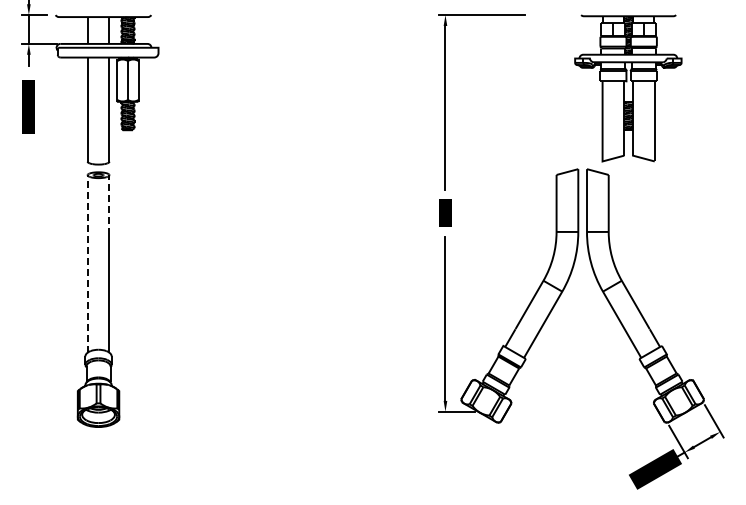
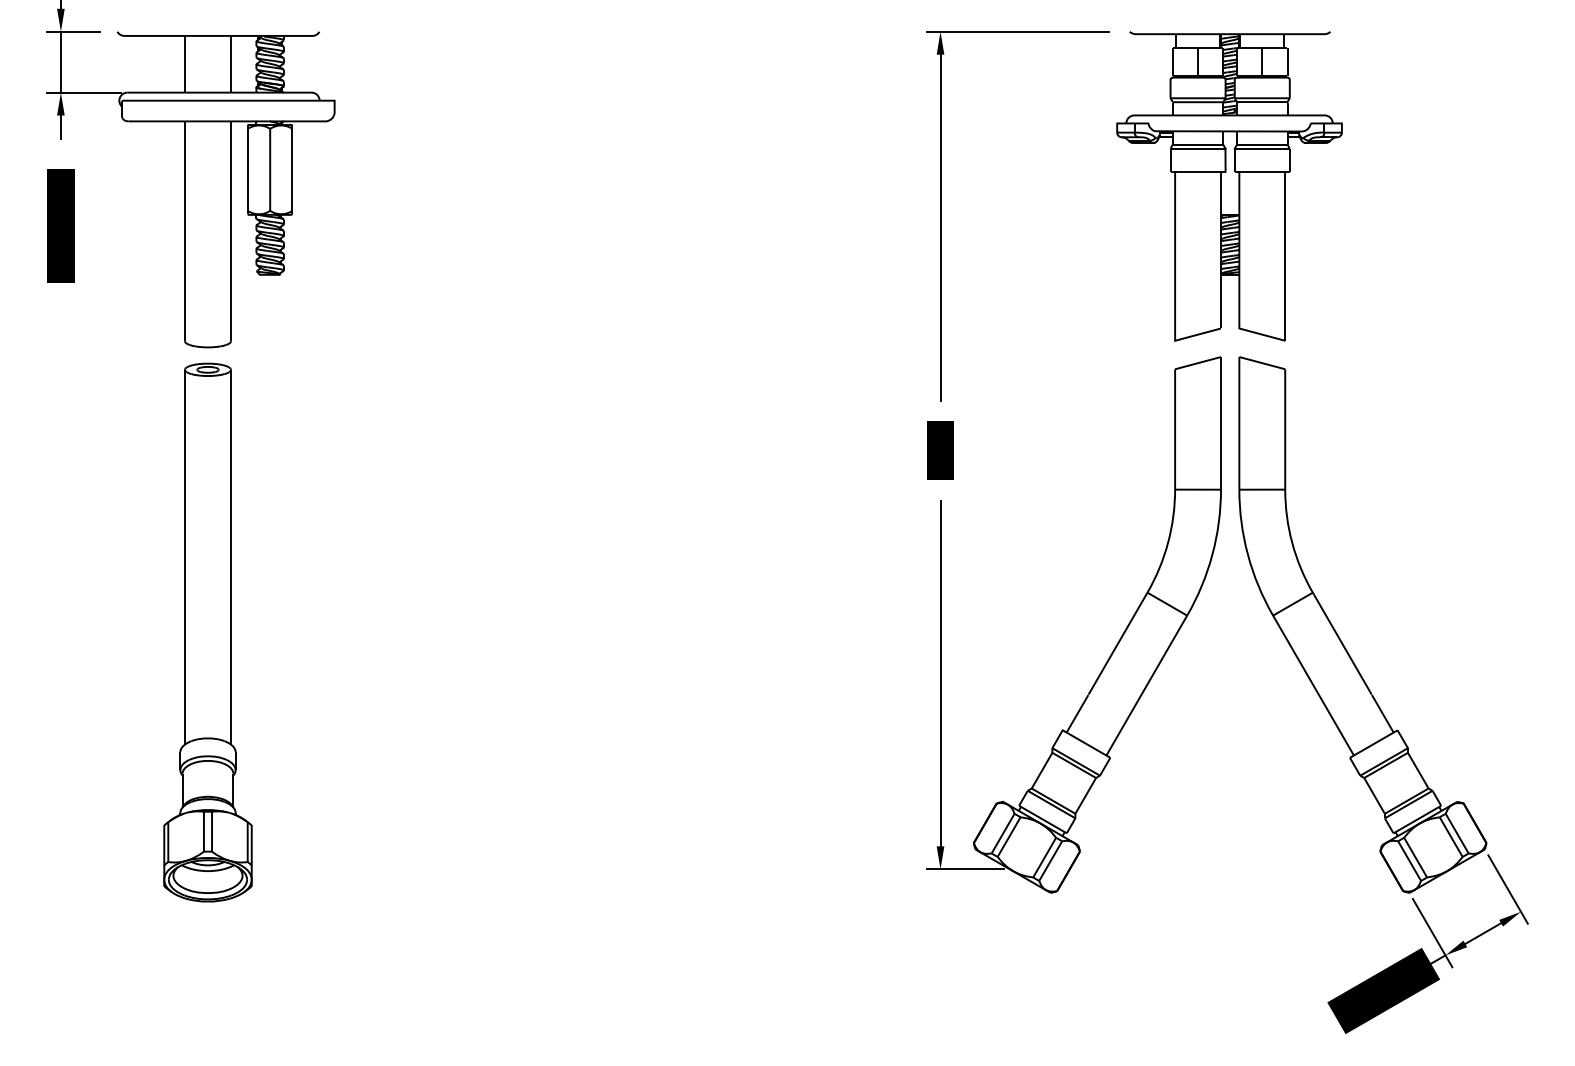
part: (628, 88) -> (1229, 186), moved
line: (109, 204) -> (231, 431), dashed -> solid
line: (87, 264) -> (184, 558), dashed -> solid

